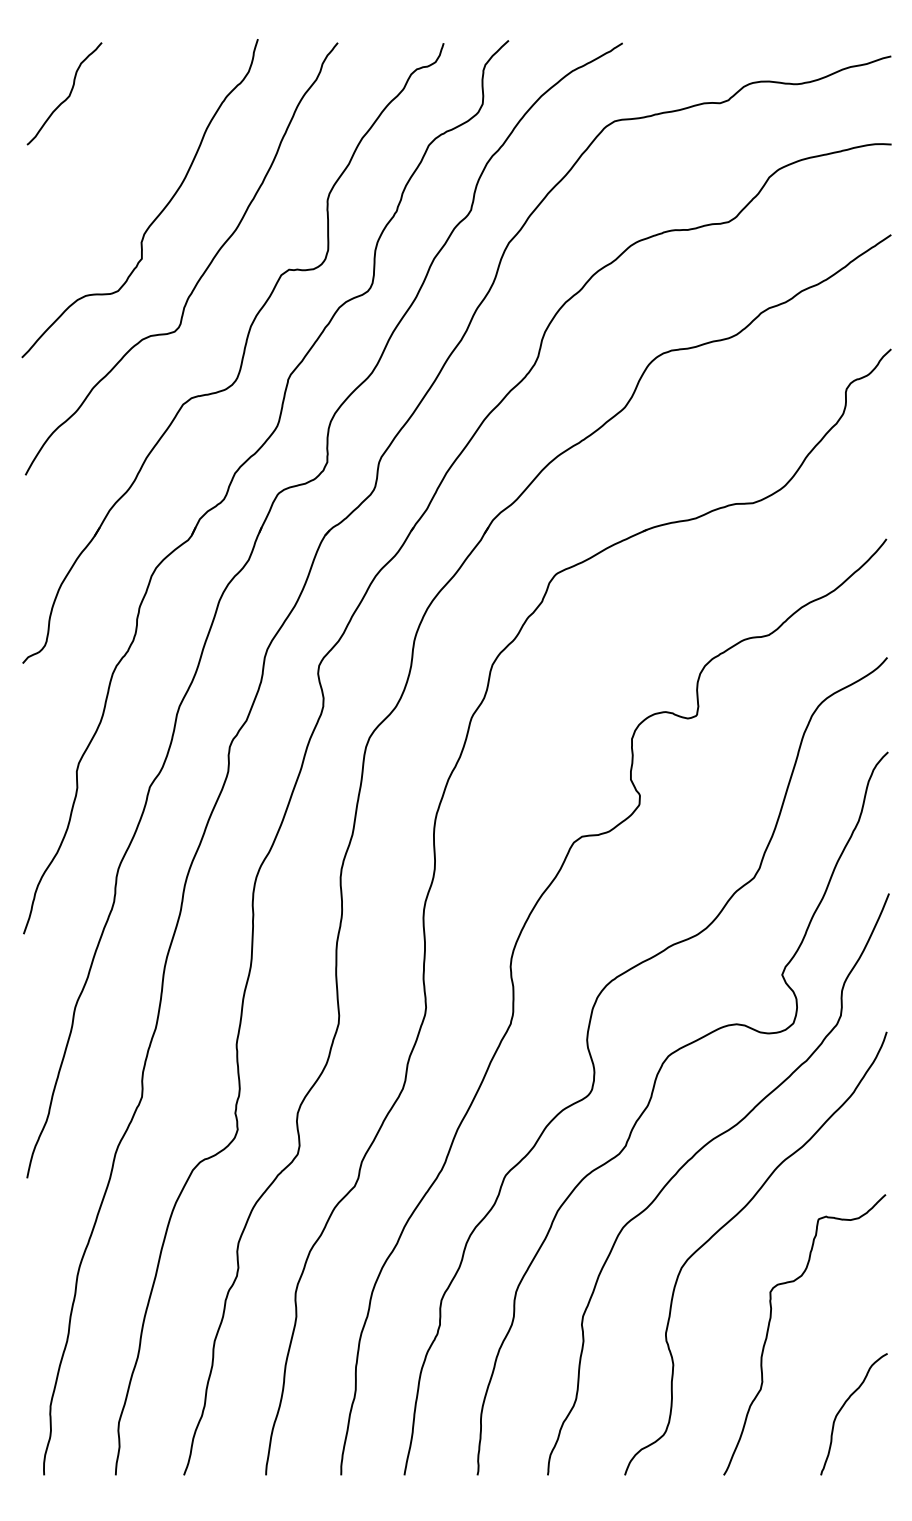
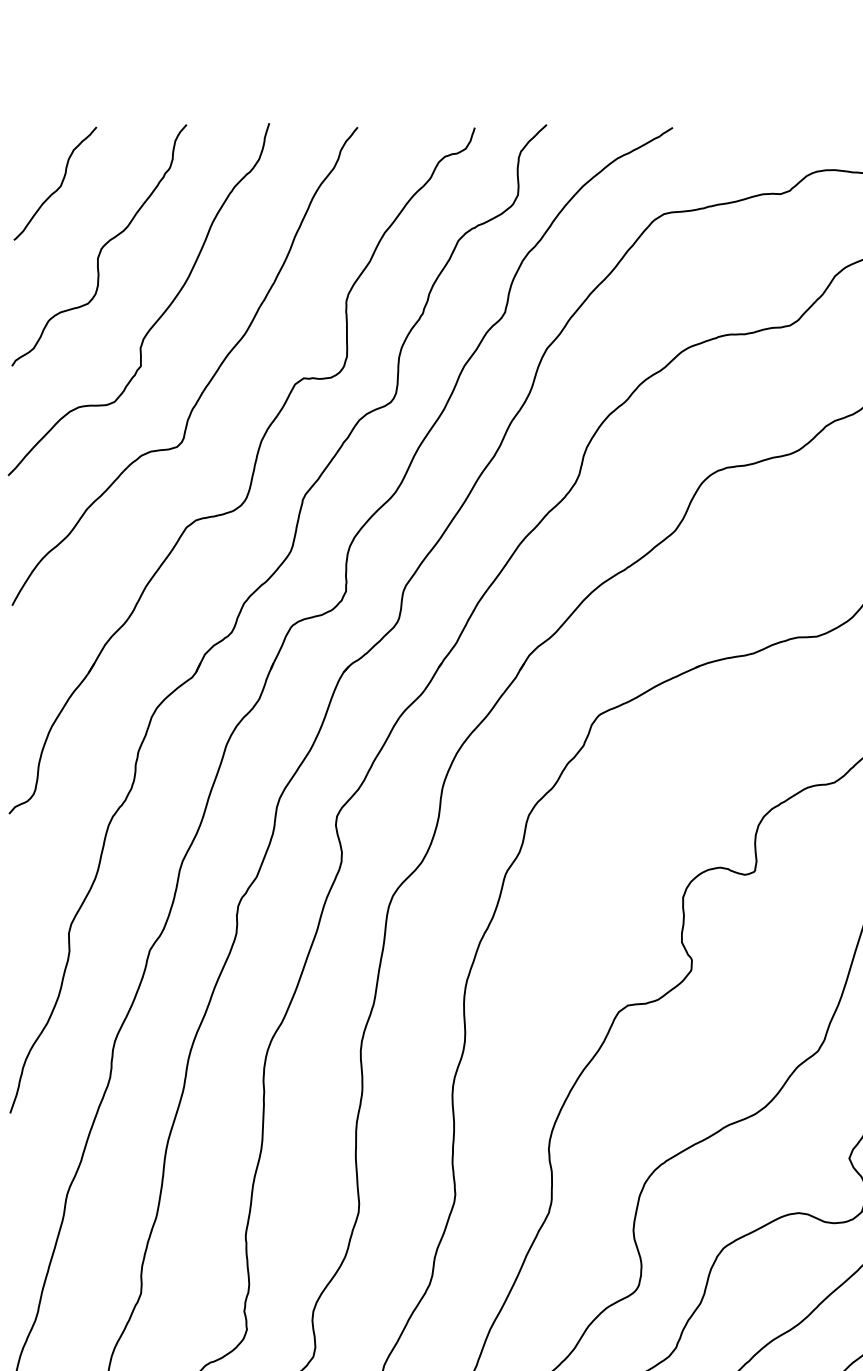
curve: (106, 150) -> (101, 246), added

